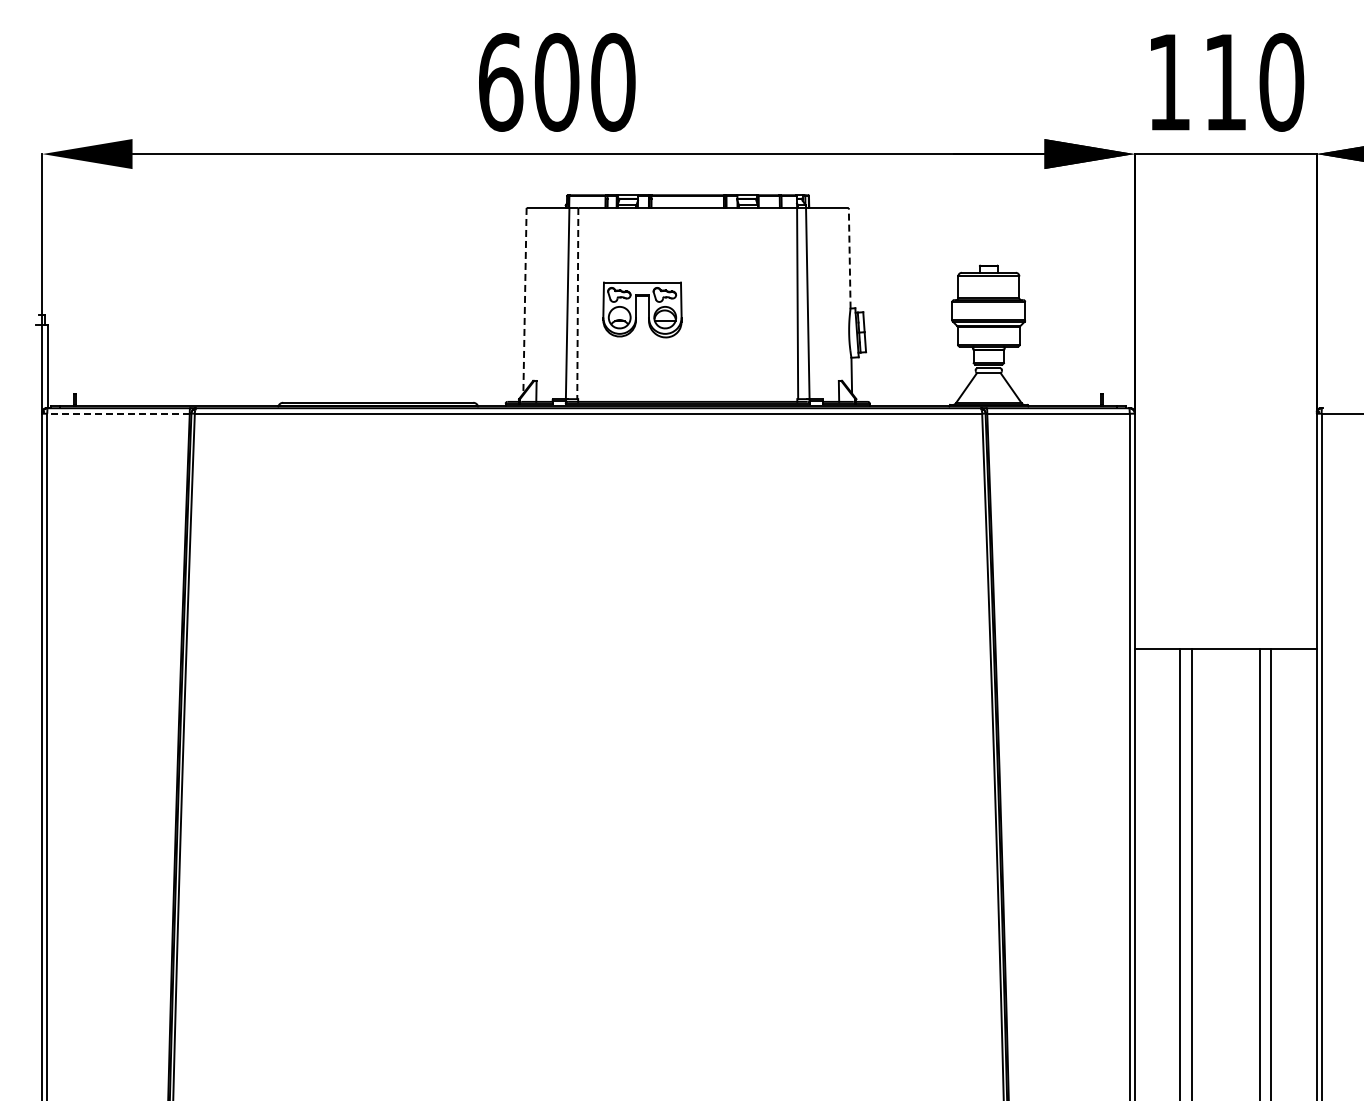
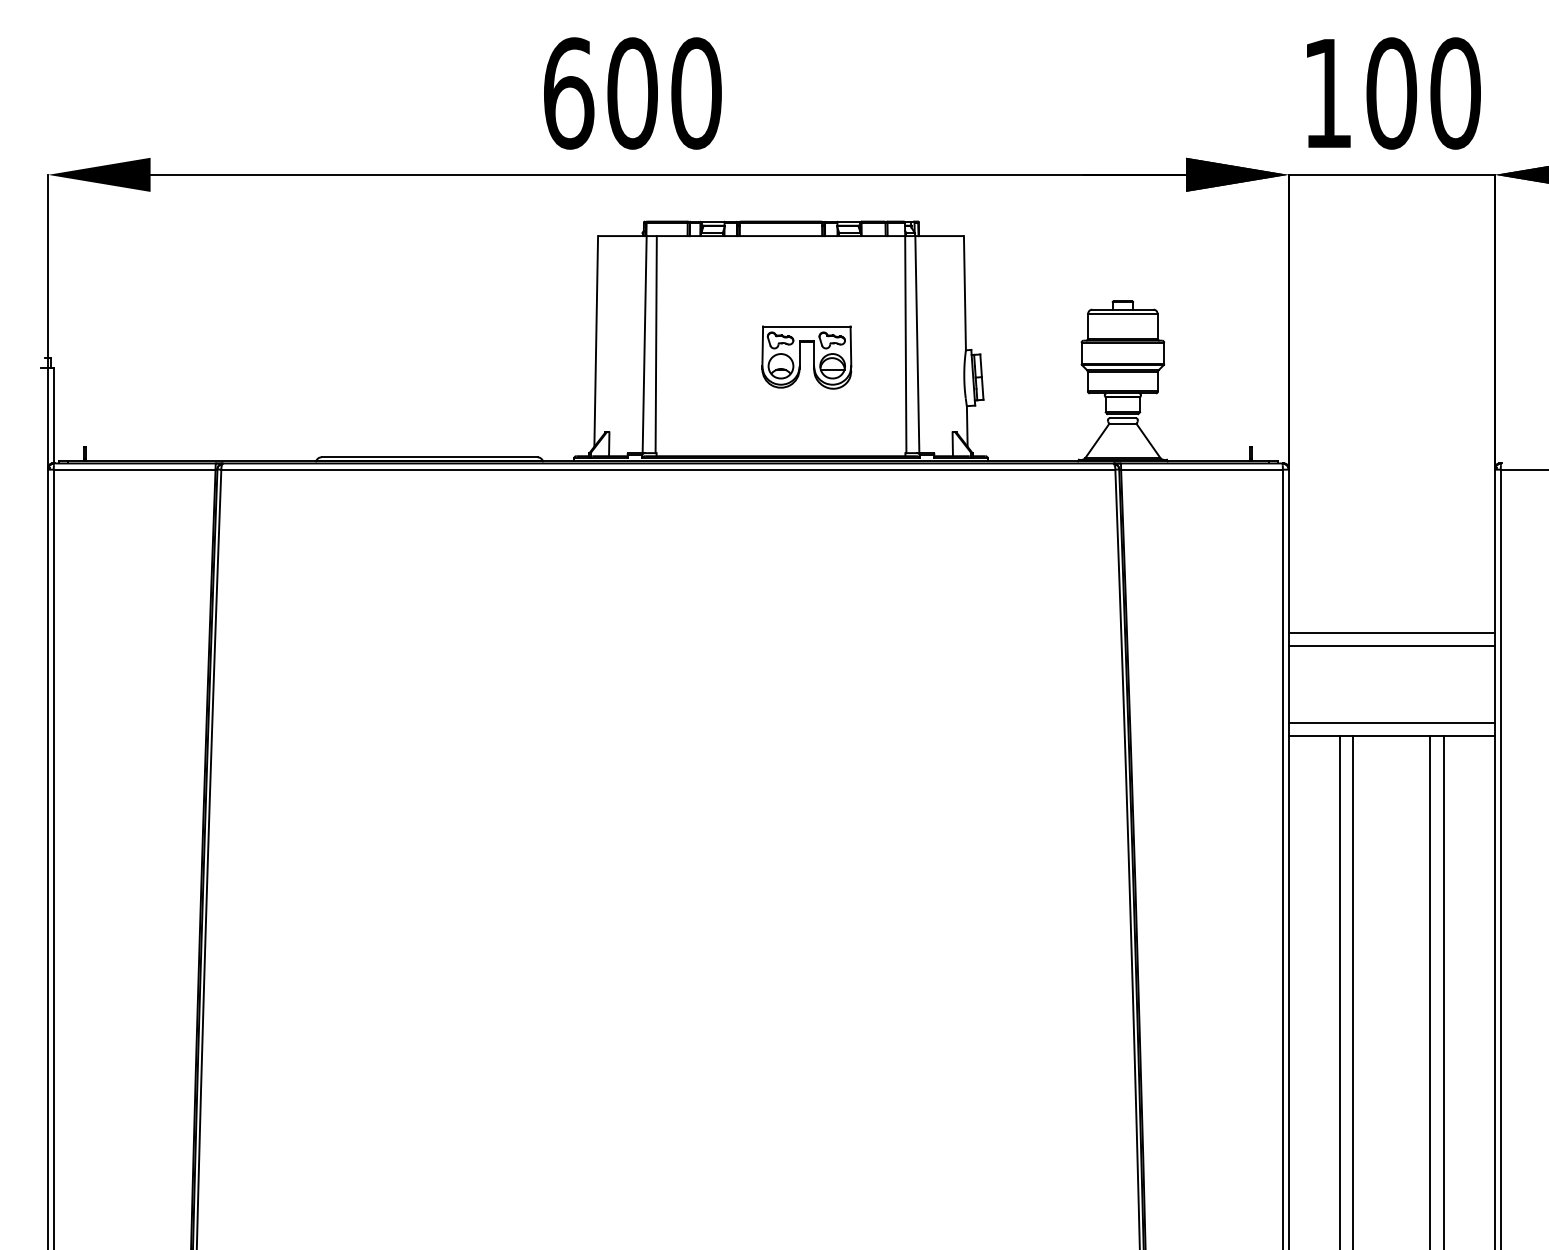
text: (1225, 82) -> (1391, 93), 110 -> 100
line: (849, 257) -> (964, 292), dashed -> solid
line: (525, 300) -> (596, 341), dashed -> solid
line: (577, 303) -> (655, 344), dashed -> solid
part: (642, 309) -> (806, 357), moved
line: (118, 413) -> (134, 469), dashed -> solid
line: (1225, 557) -> (1391, 632), added
line: (1225, 569) -> (1391, 646), added
line: (1225, 636) -> (1391, 722), added

